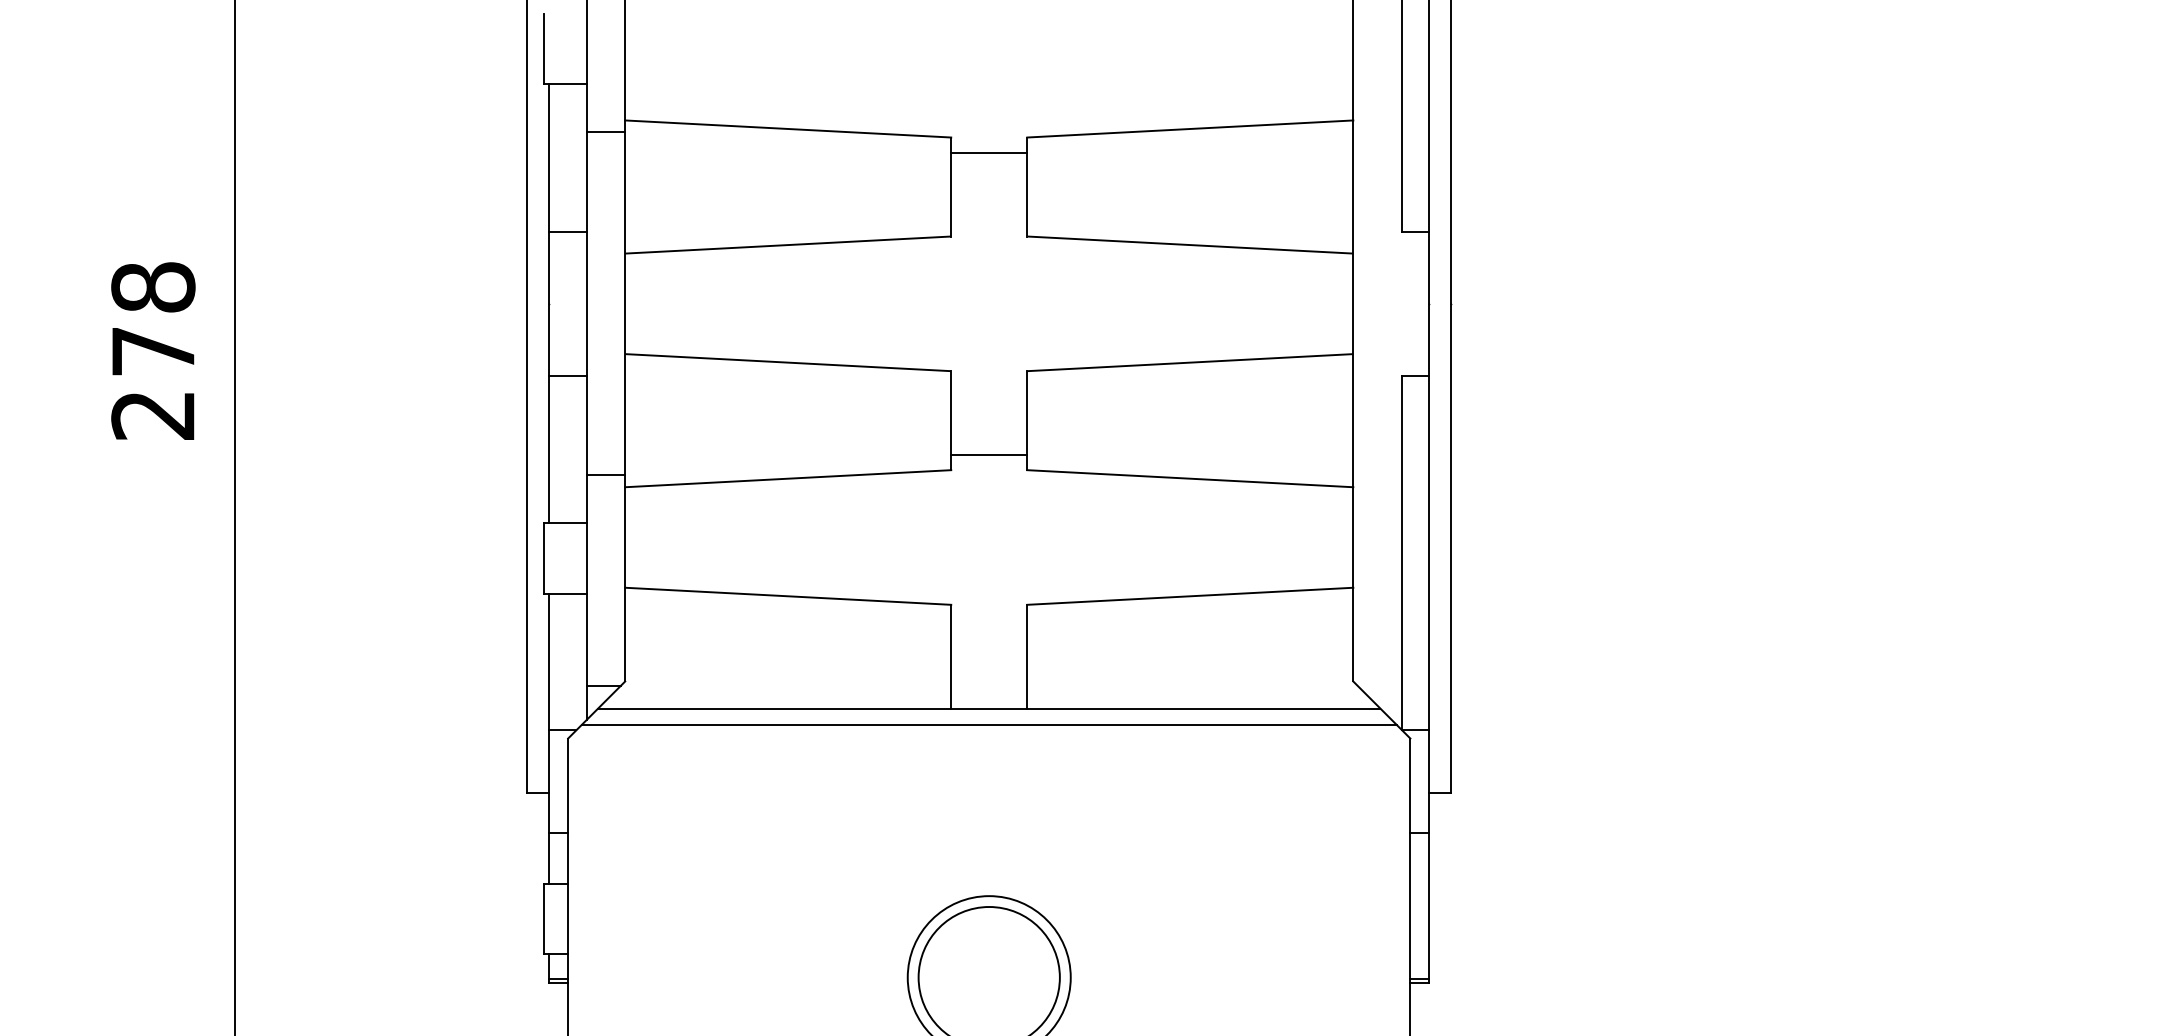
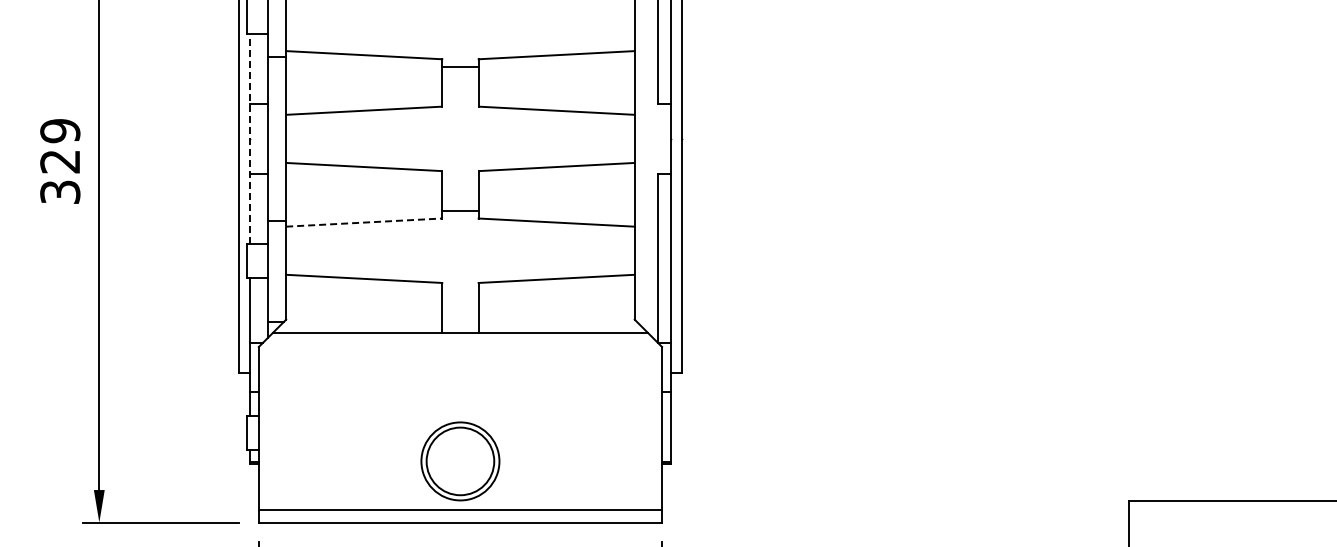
line: (548, 303) -> (249, 138), solid -> dashed
text: (153, 351) -> (60, 161), 278 -> 329
line: (788, 478) -> (364, 222), solid -> dashed
line: (989, 724) -> (460, 340), removed

